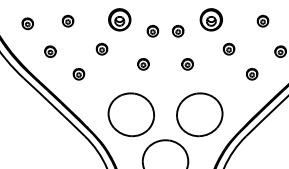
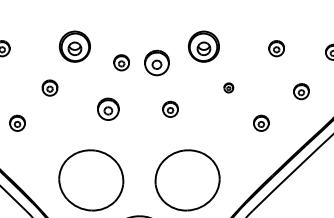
part: (178, 30) -> (157, 61), size x1.6
part: (228, 48) -> (228, 87), size x0.6
part: (143, 64) -> (108, 109), size x1.4

